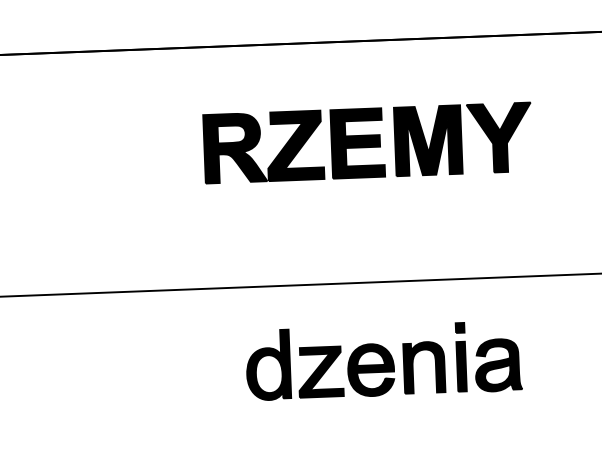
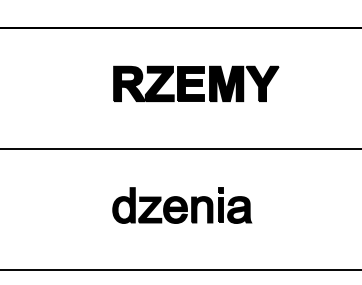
part: (368, 142) -> (196, 83), moved
part: (384, 360) -> (182, 205), moved

